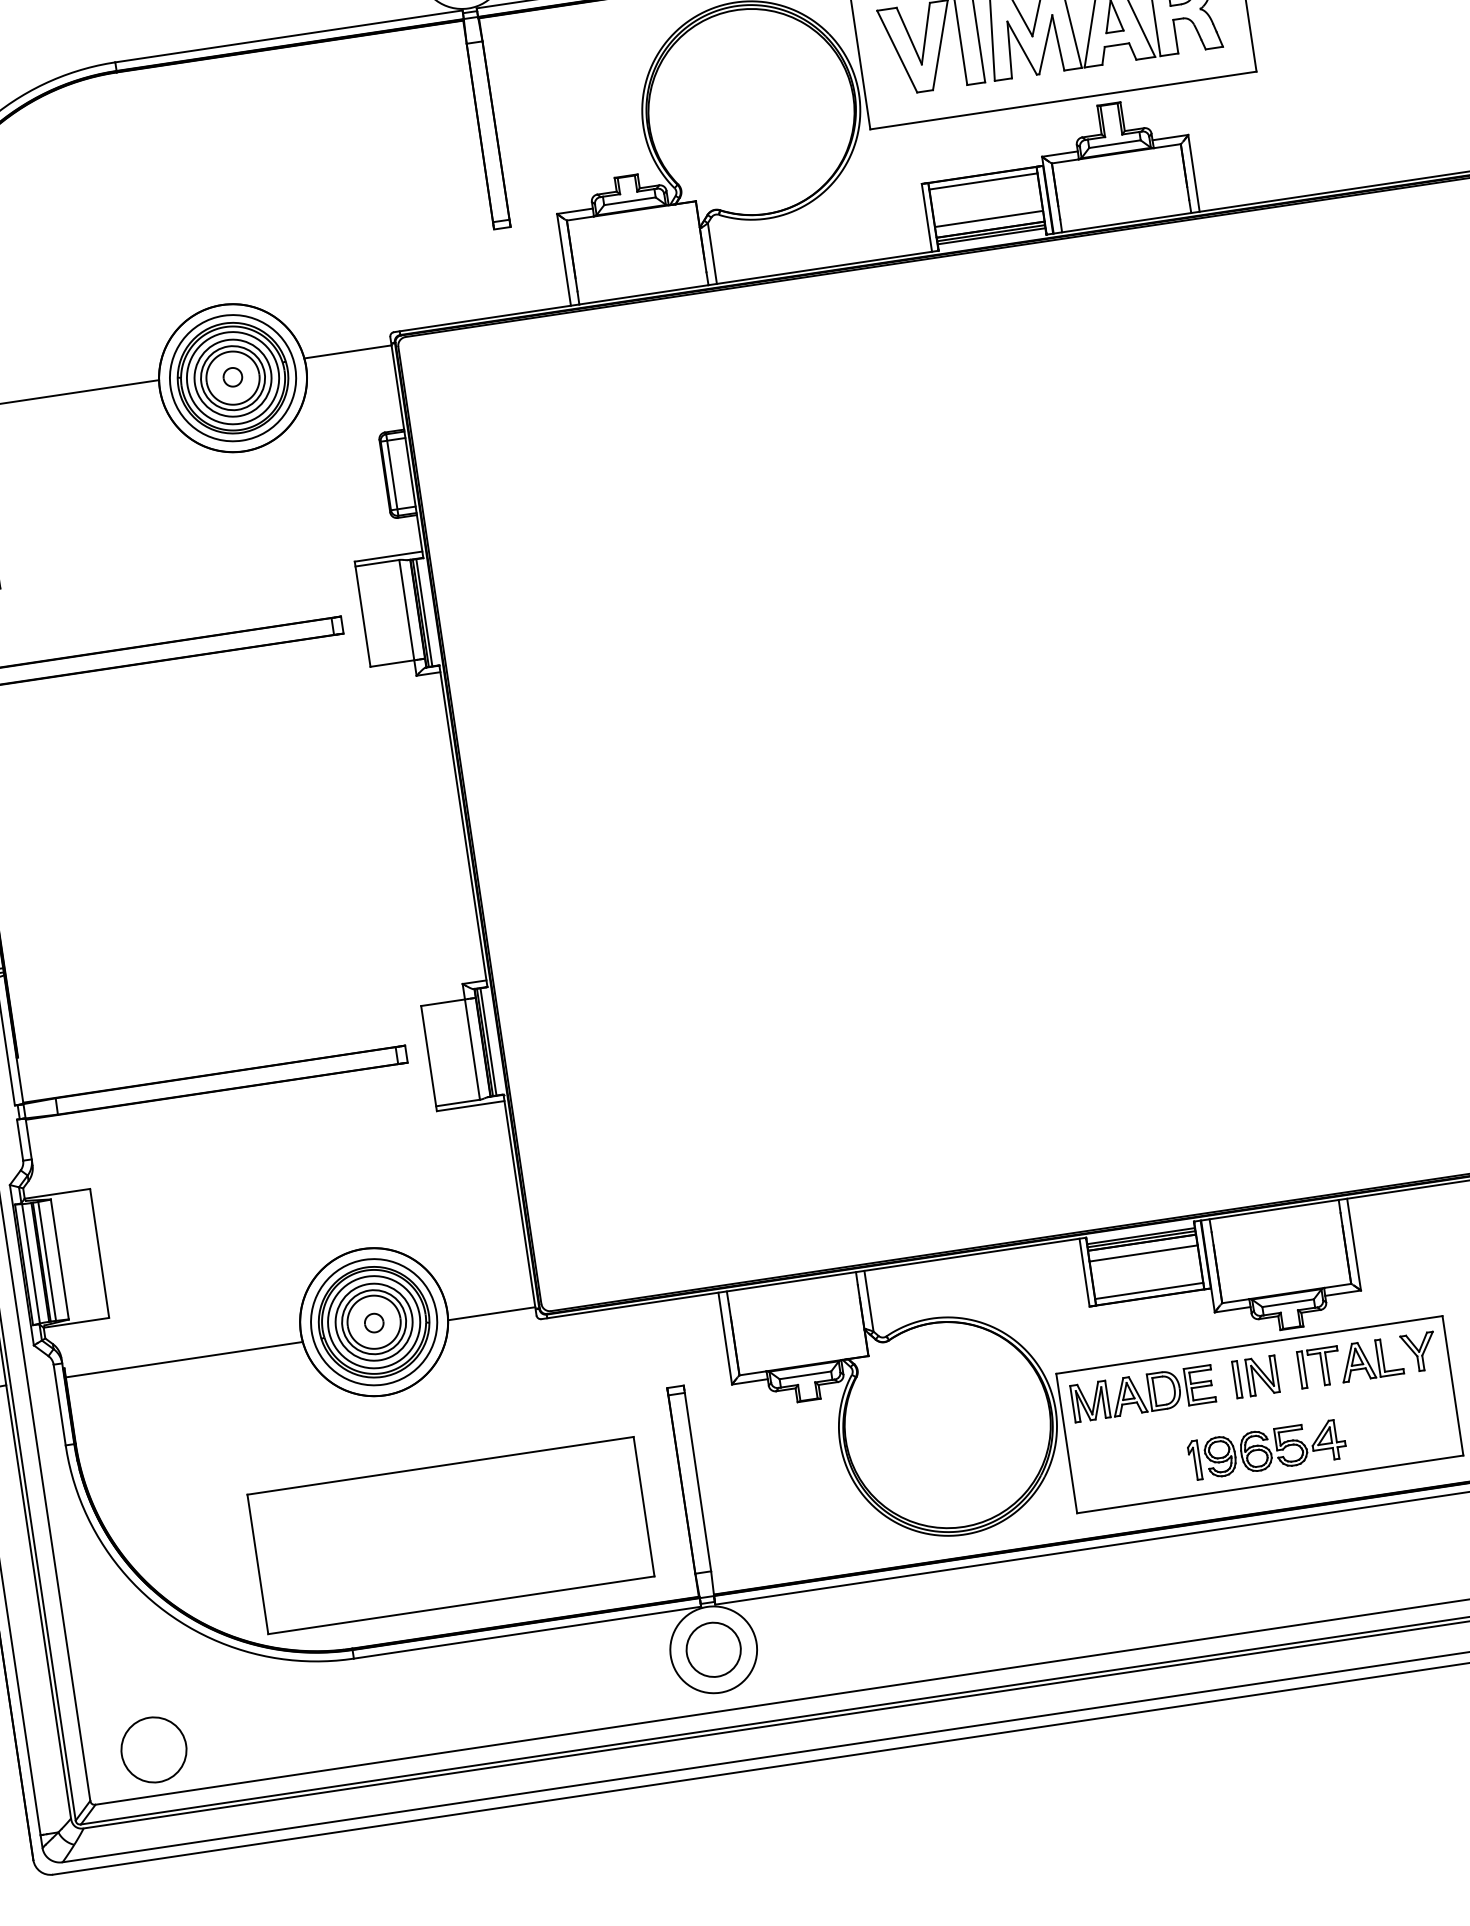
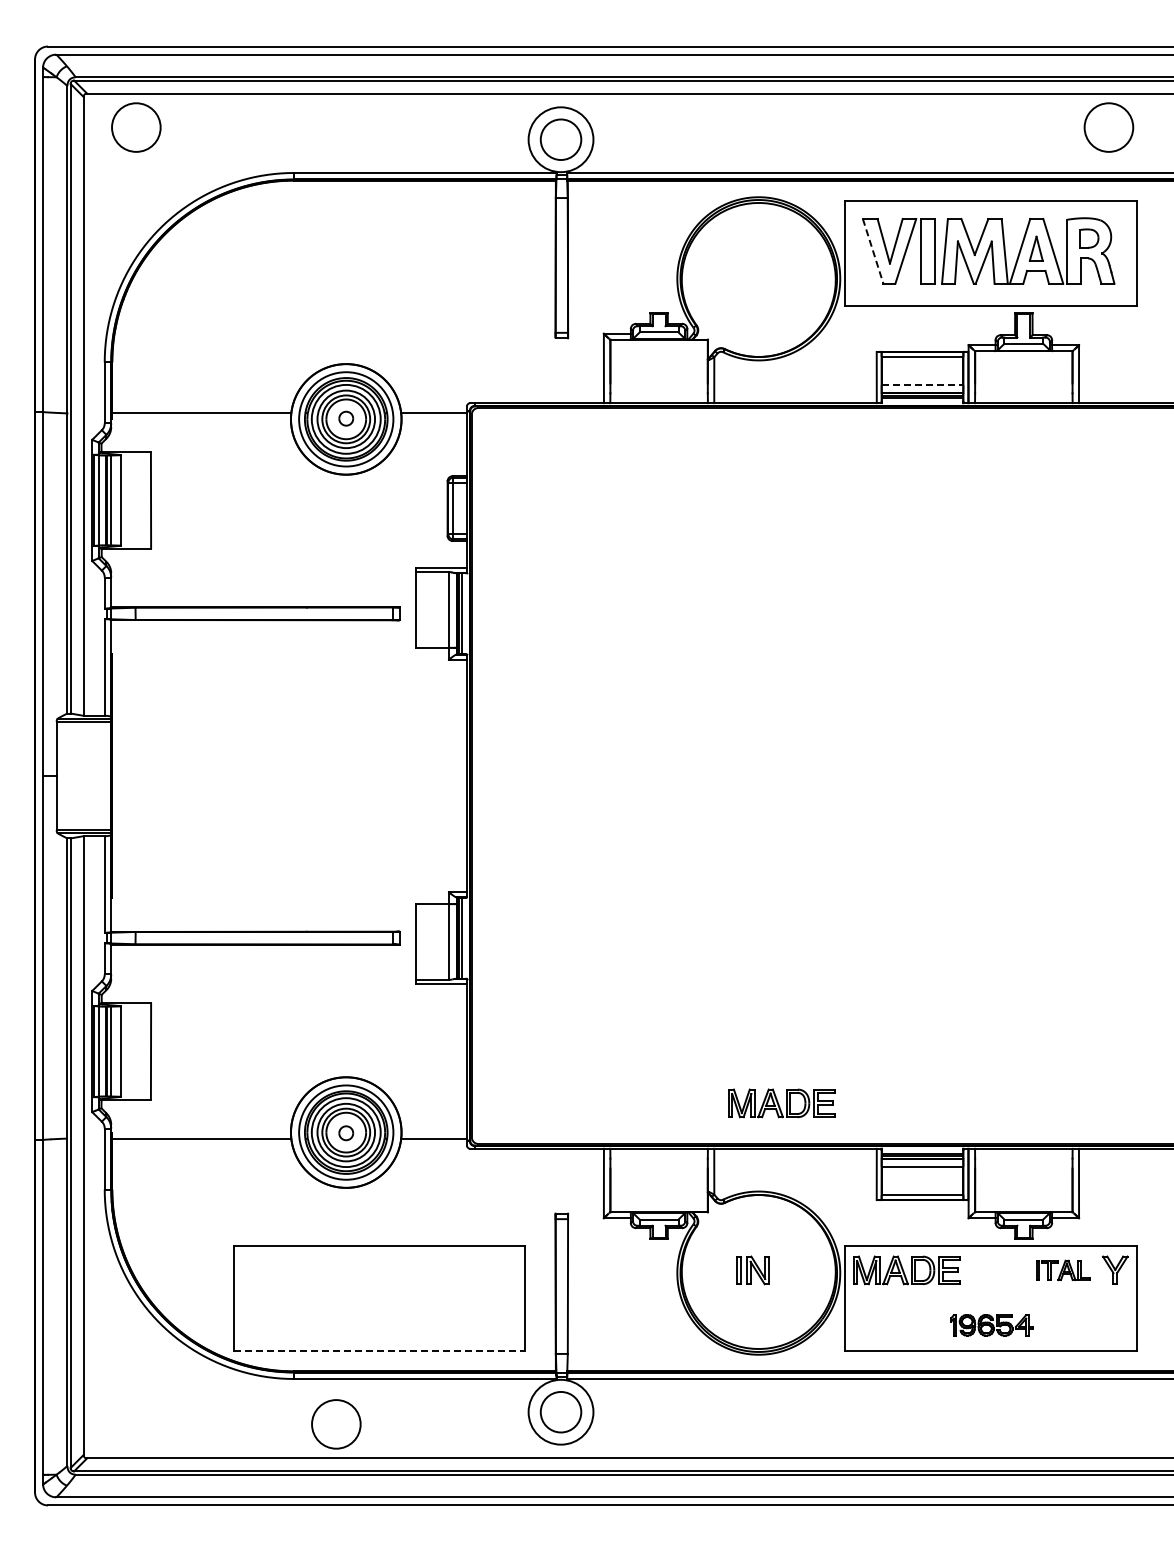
line: (897, 51) -> (873, 251), solid -> dashed
line: (989, 219) -> (922, 385), solid -> dashed
part: (944, 1197) -> (781, 1103), added
part: (1350, 1362) -> (1063, 1270), size x0.7
part: (1255, 1377) -> (752, 1270), moved
part: (1266, 1448) -> (991, 1324), size x0.7
line: (461, 1605) -> (379, 1351), solid -> dashed
circle: (154, 1750) -> (336, 1424), moved

